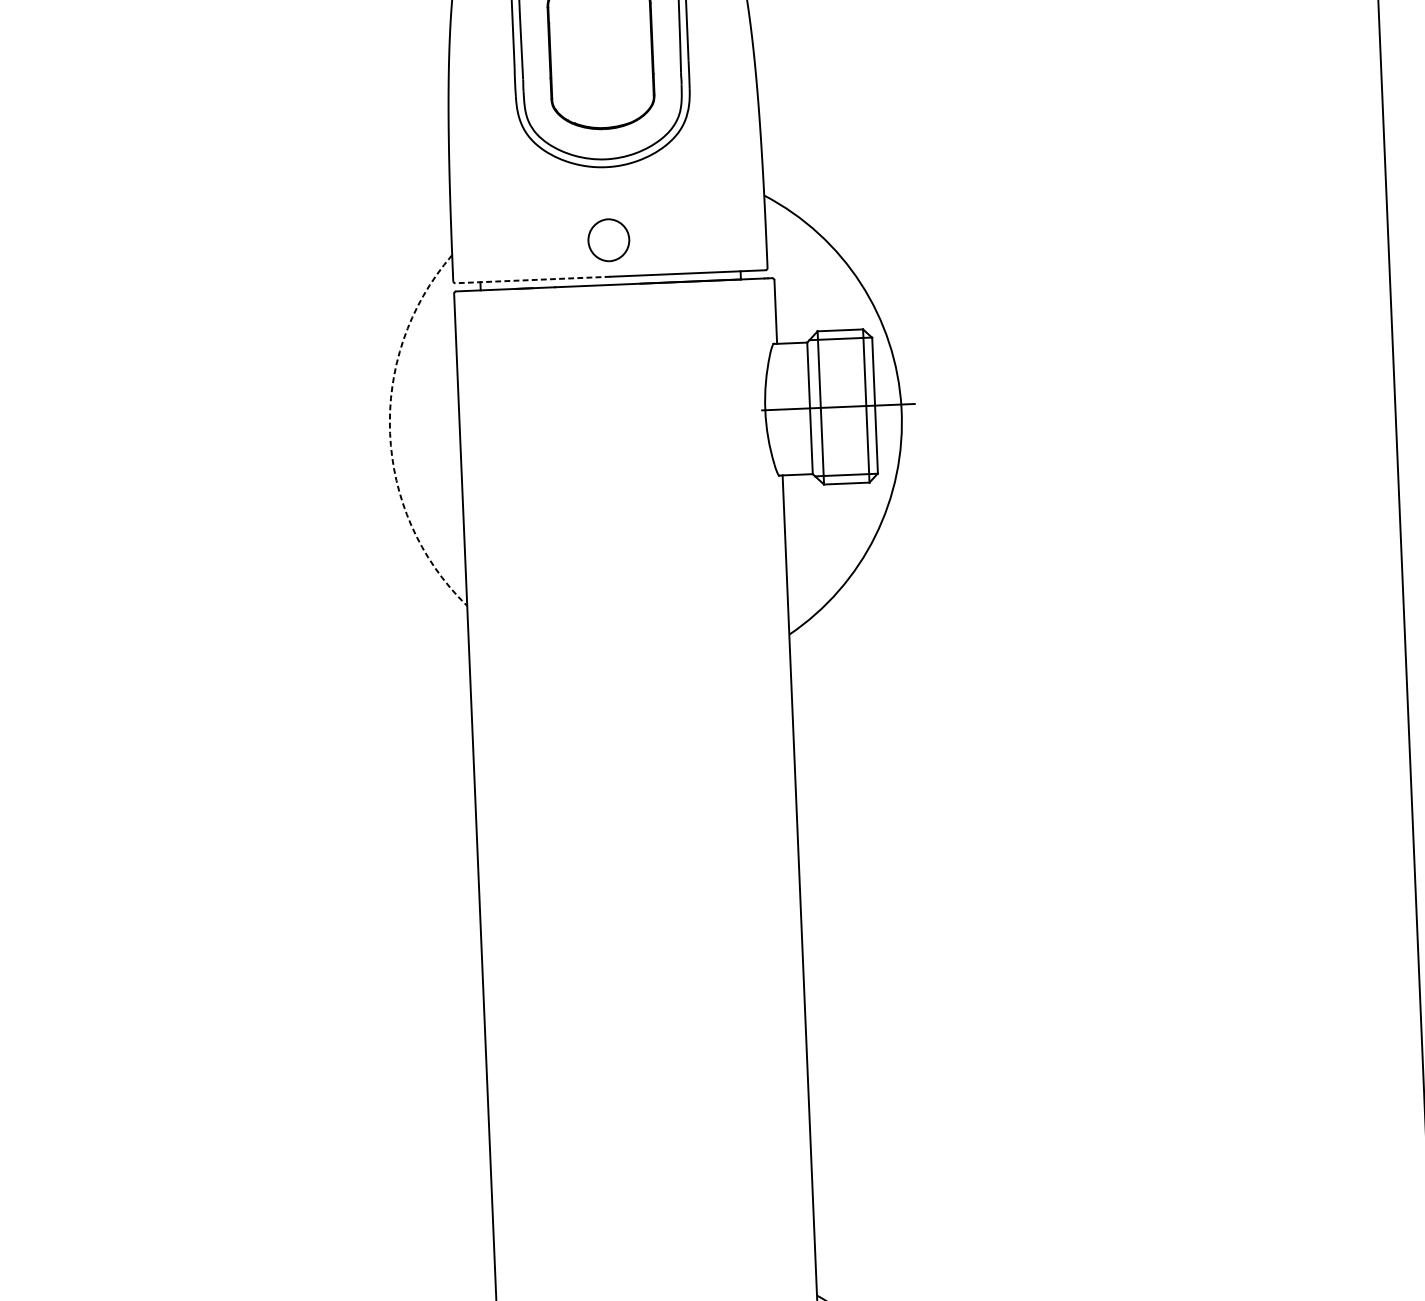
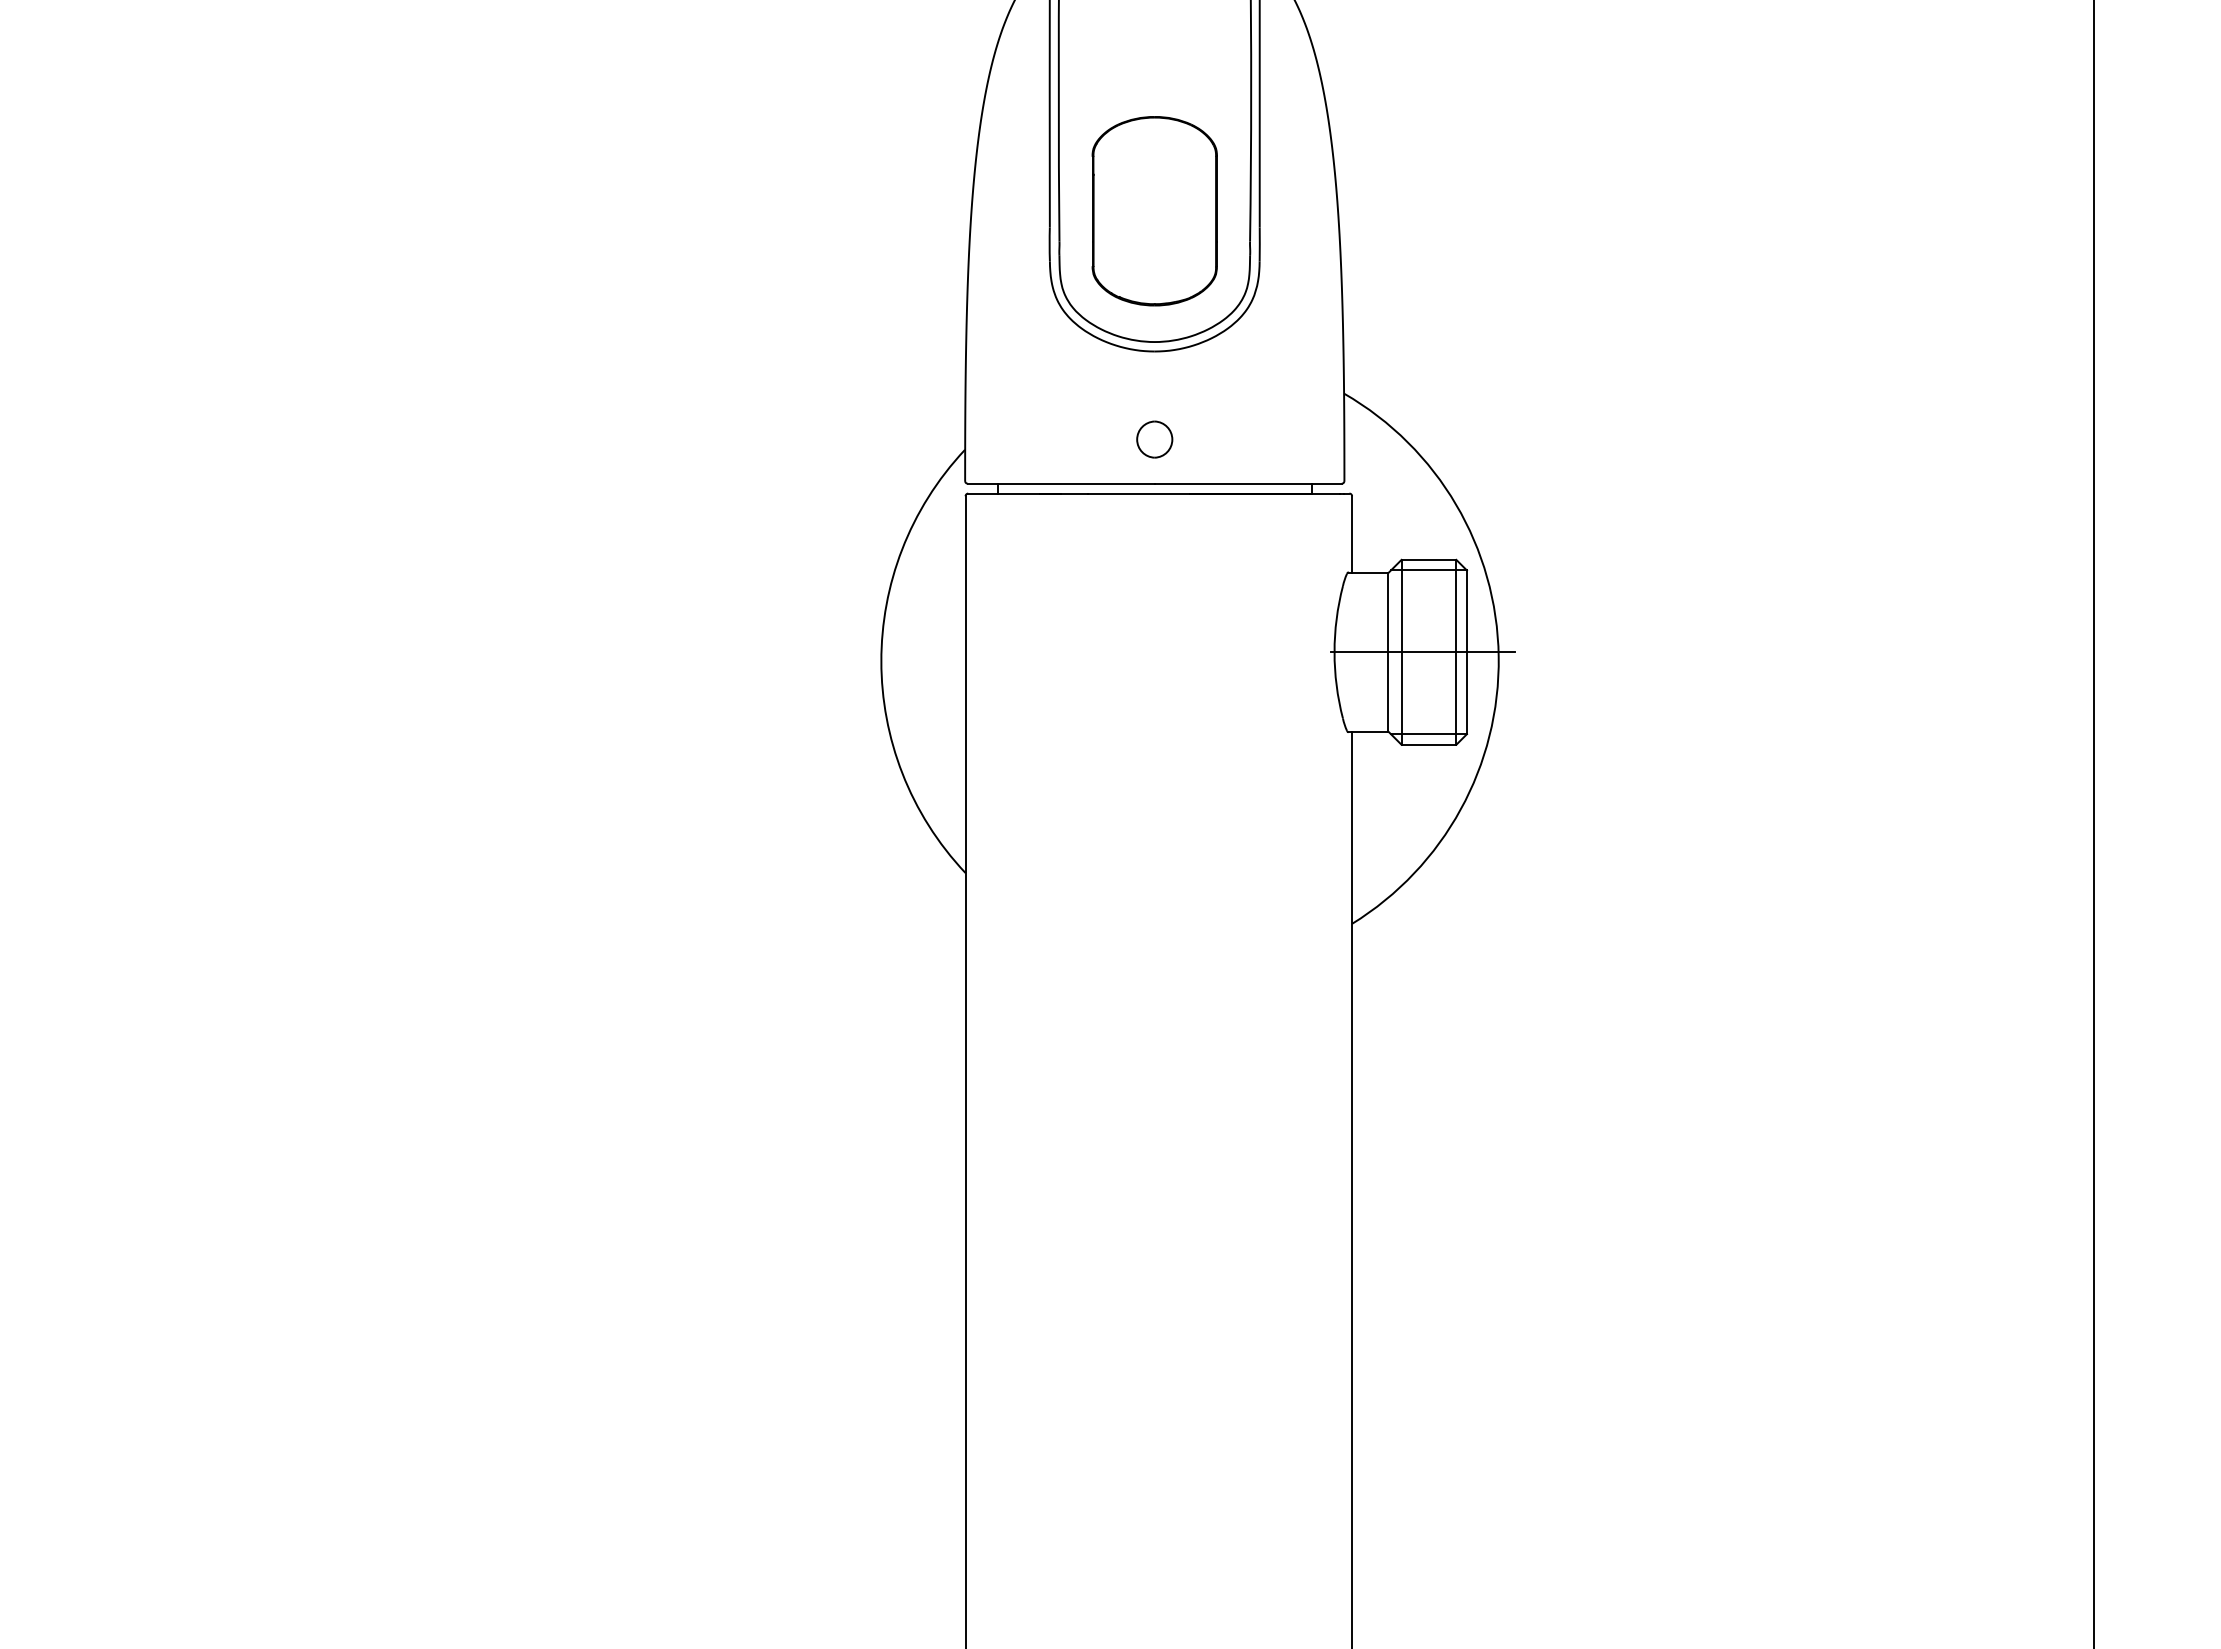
part: (608, 240) -> (1154, 439), size x0.71
line: (532, 279) -> (1060, 483), dashed -> solid
arc: (390, 433) -> (881, 661), dashed -> solid

